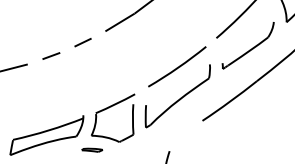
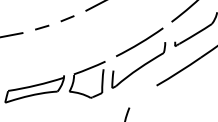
part: (92, 149) -> (69, 102), removed

